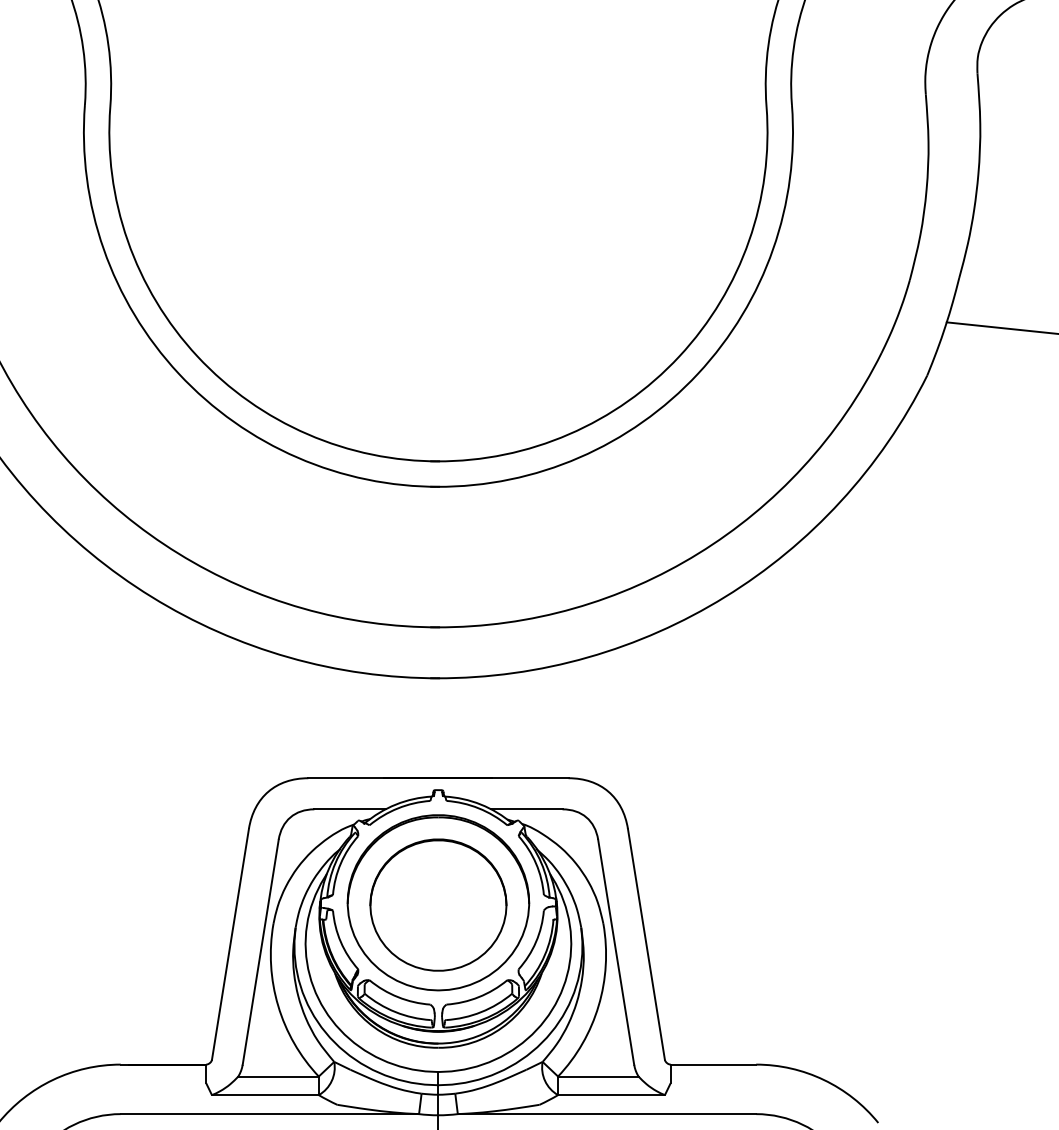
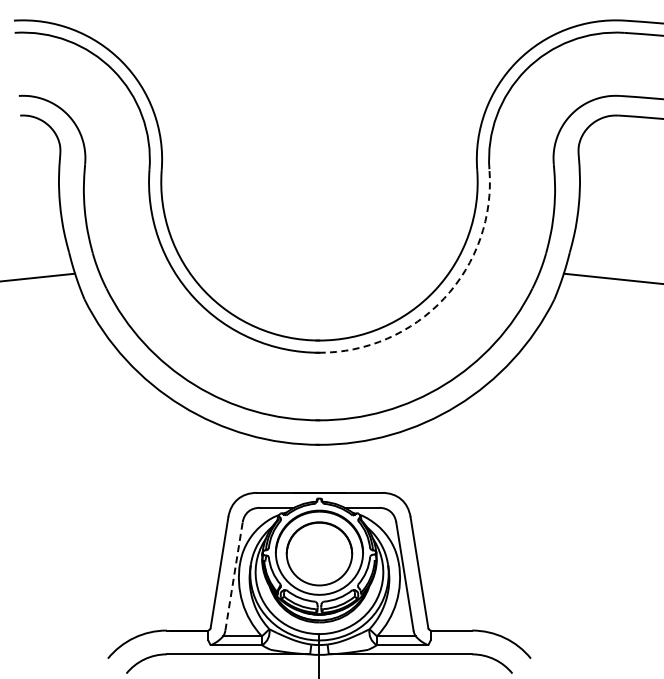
arc: (698, 373) -> (444, 298), solid -> dashed
line: (261, 952) -> (234, 576), solid -> dashed

